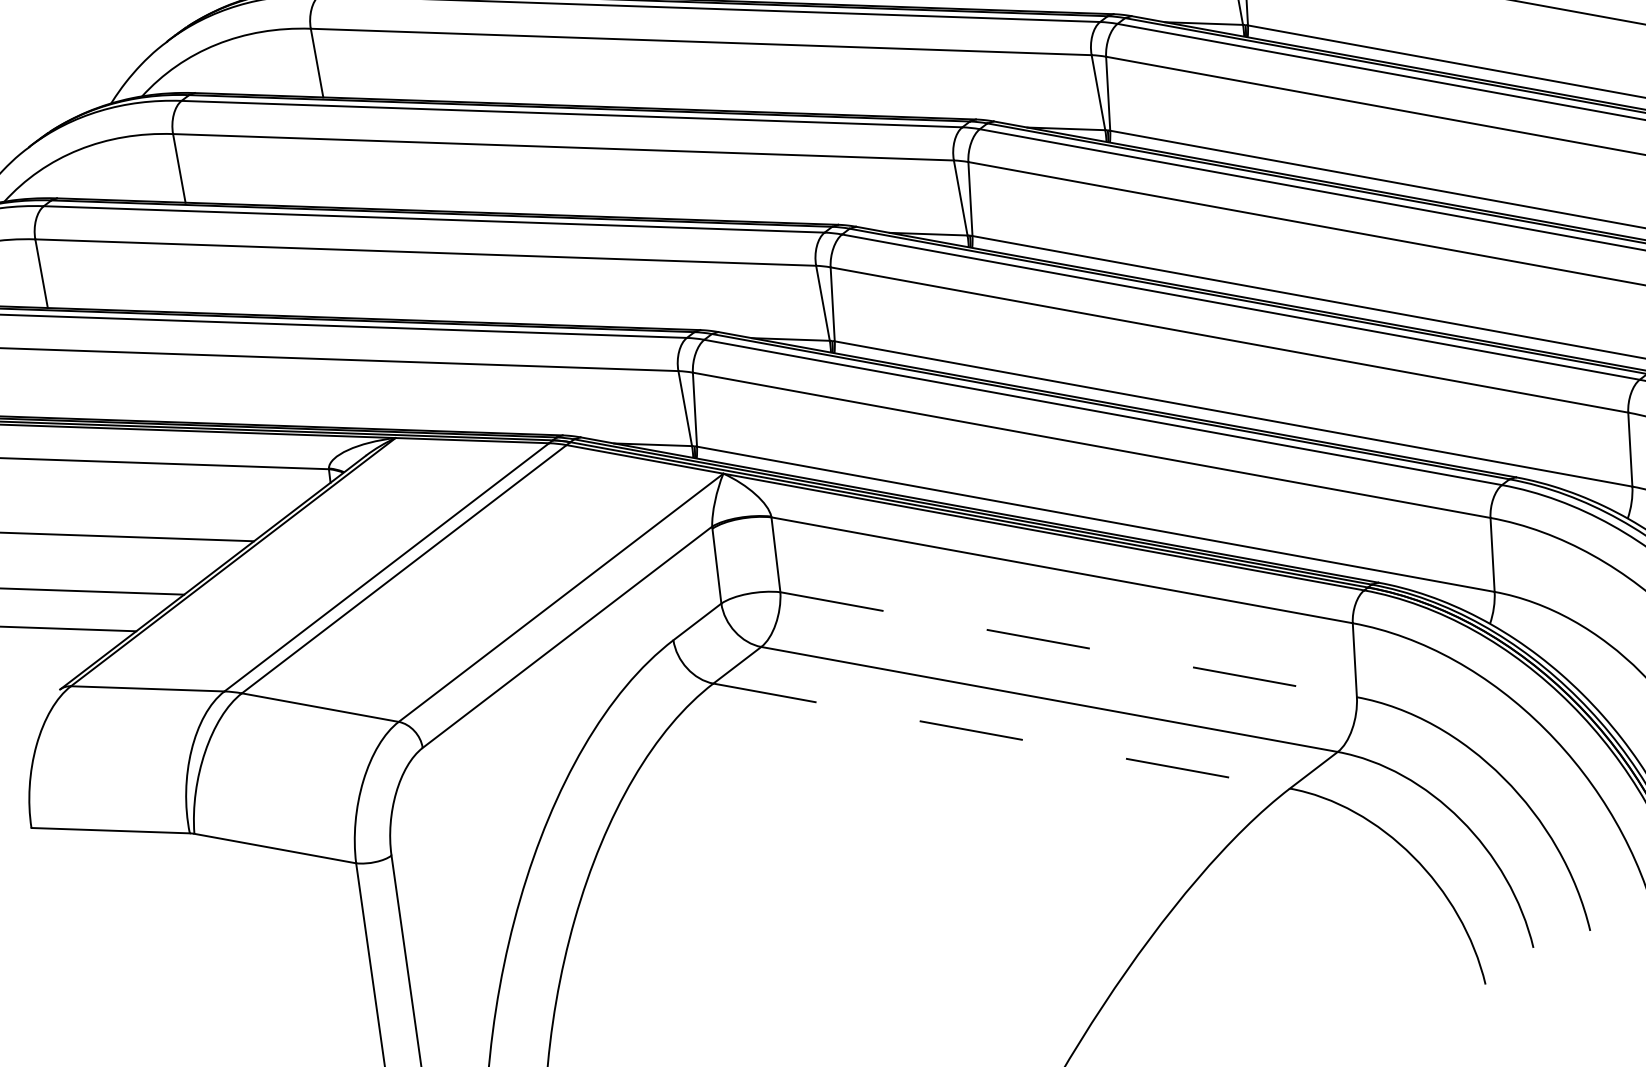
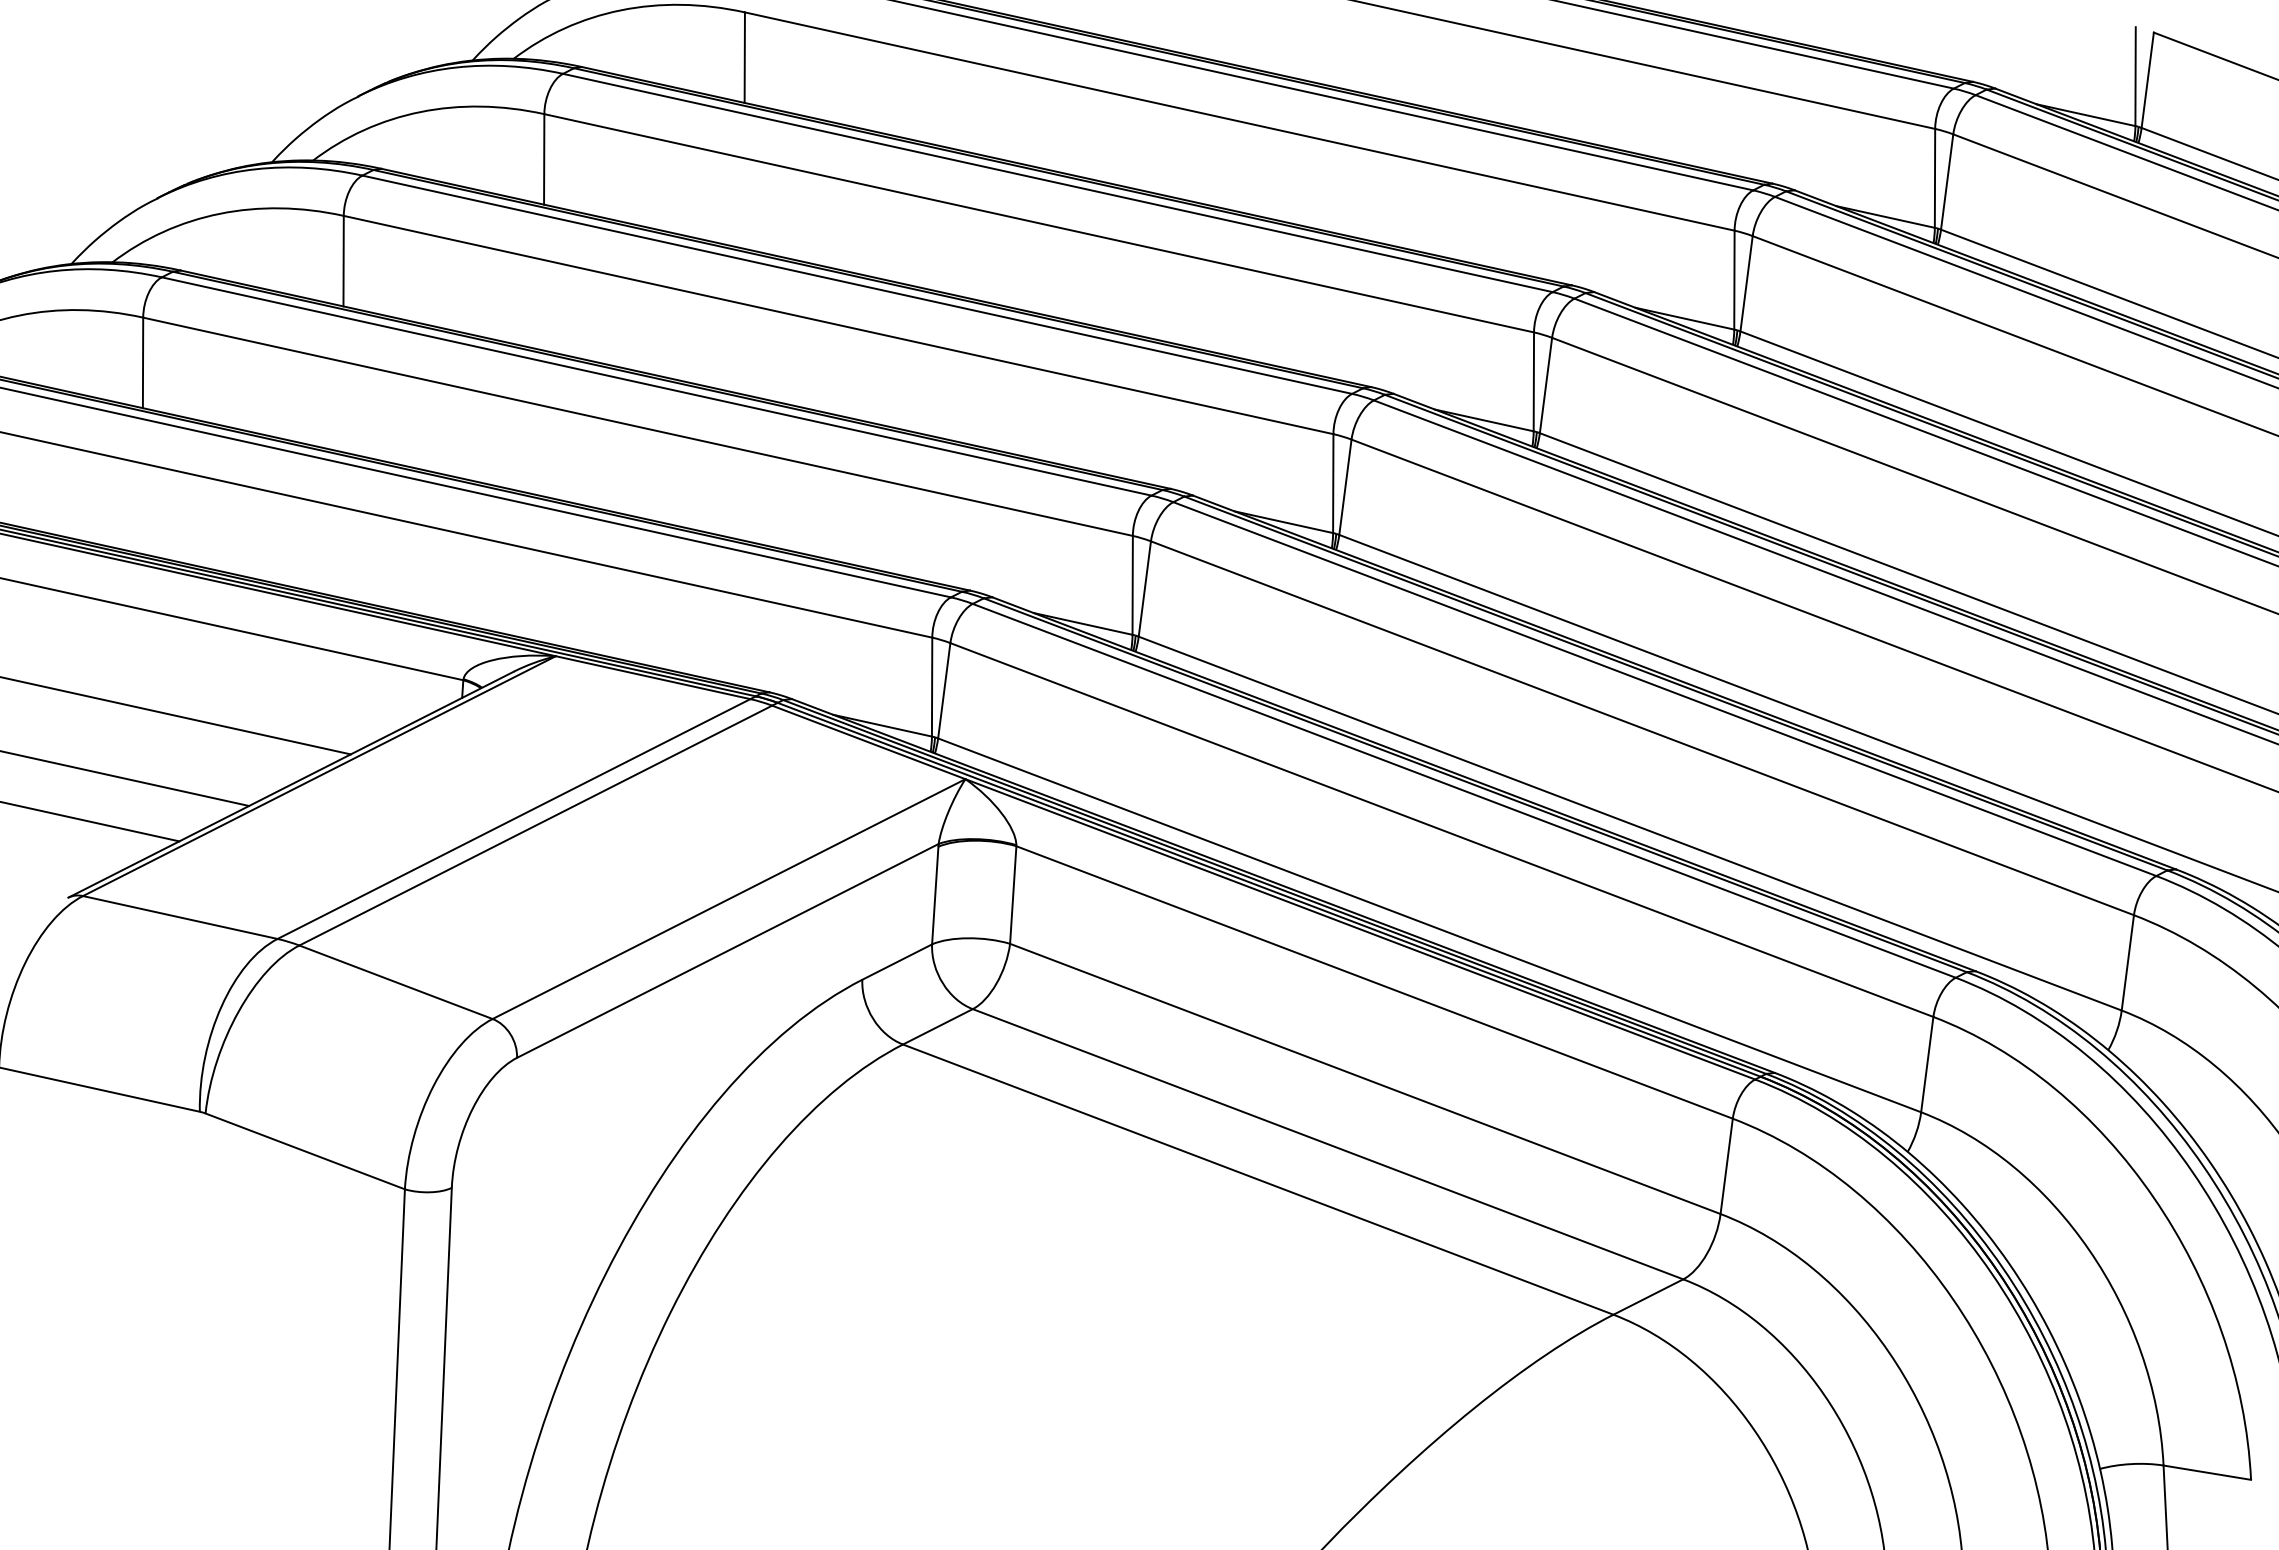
line: (1068, 645) -> (1365, 1079), dashed -> solid
line: (1001, 735) -> (1258, 1179), dashed -> solid

